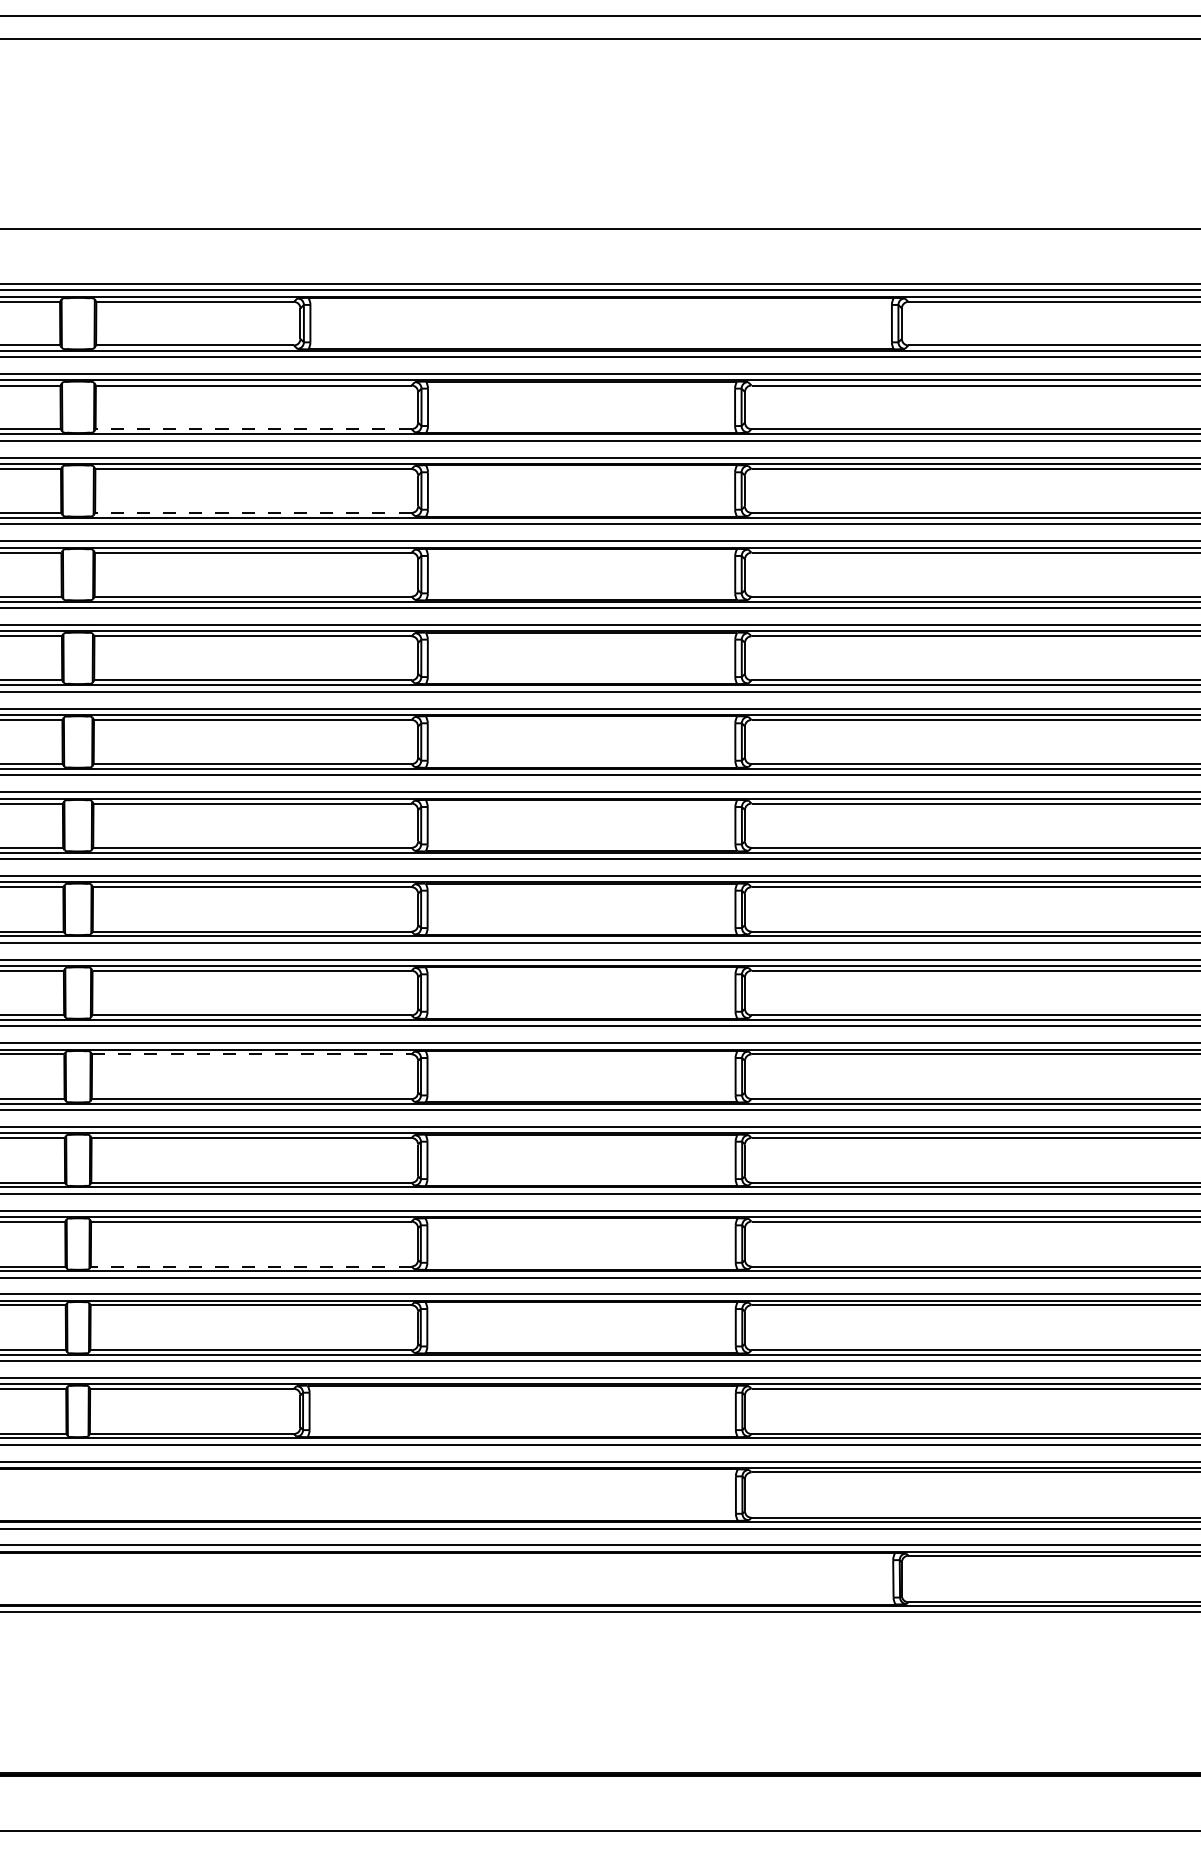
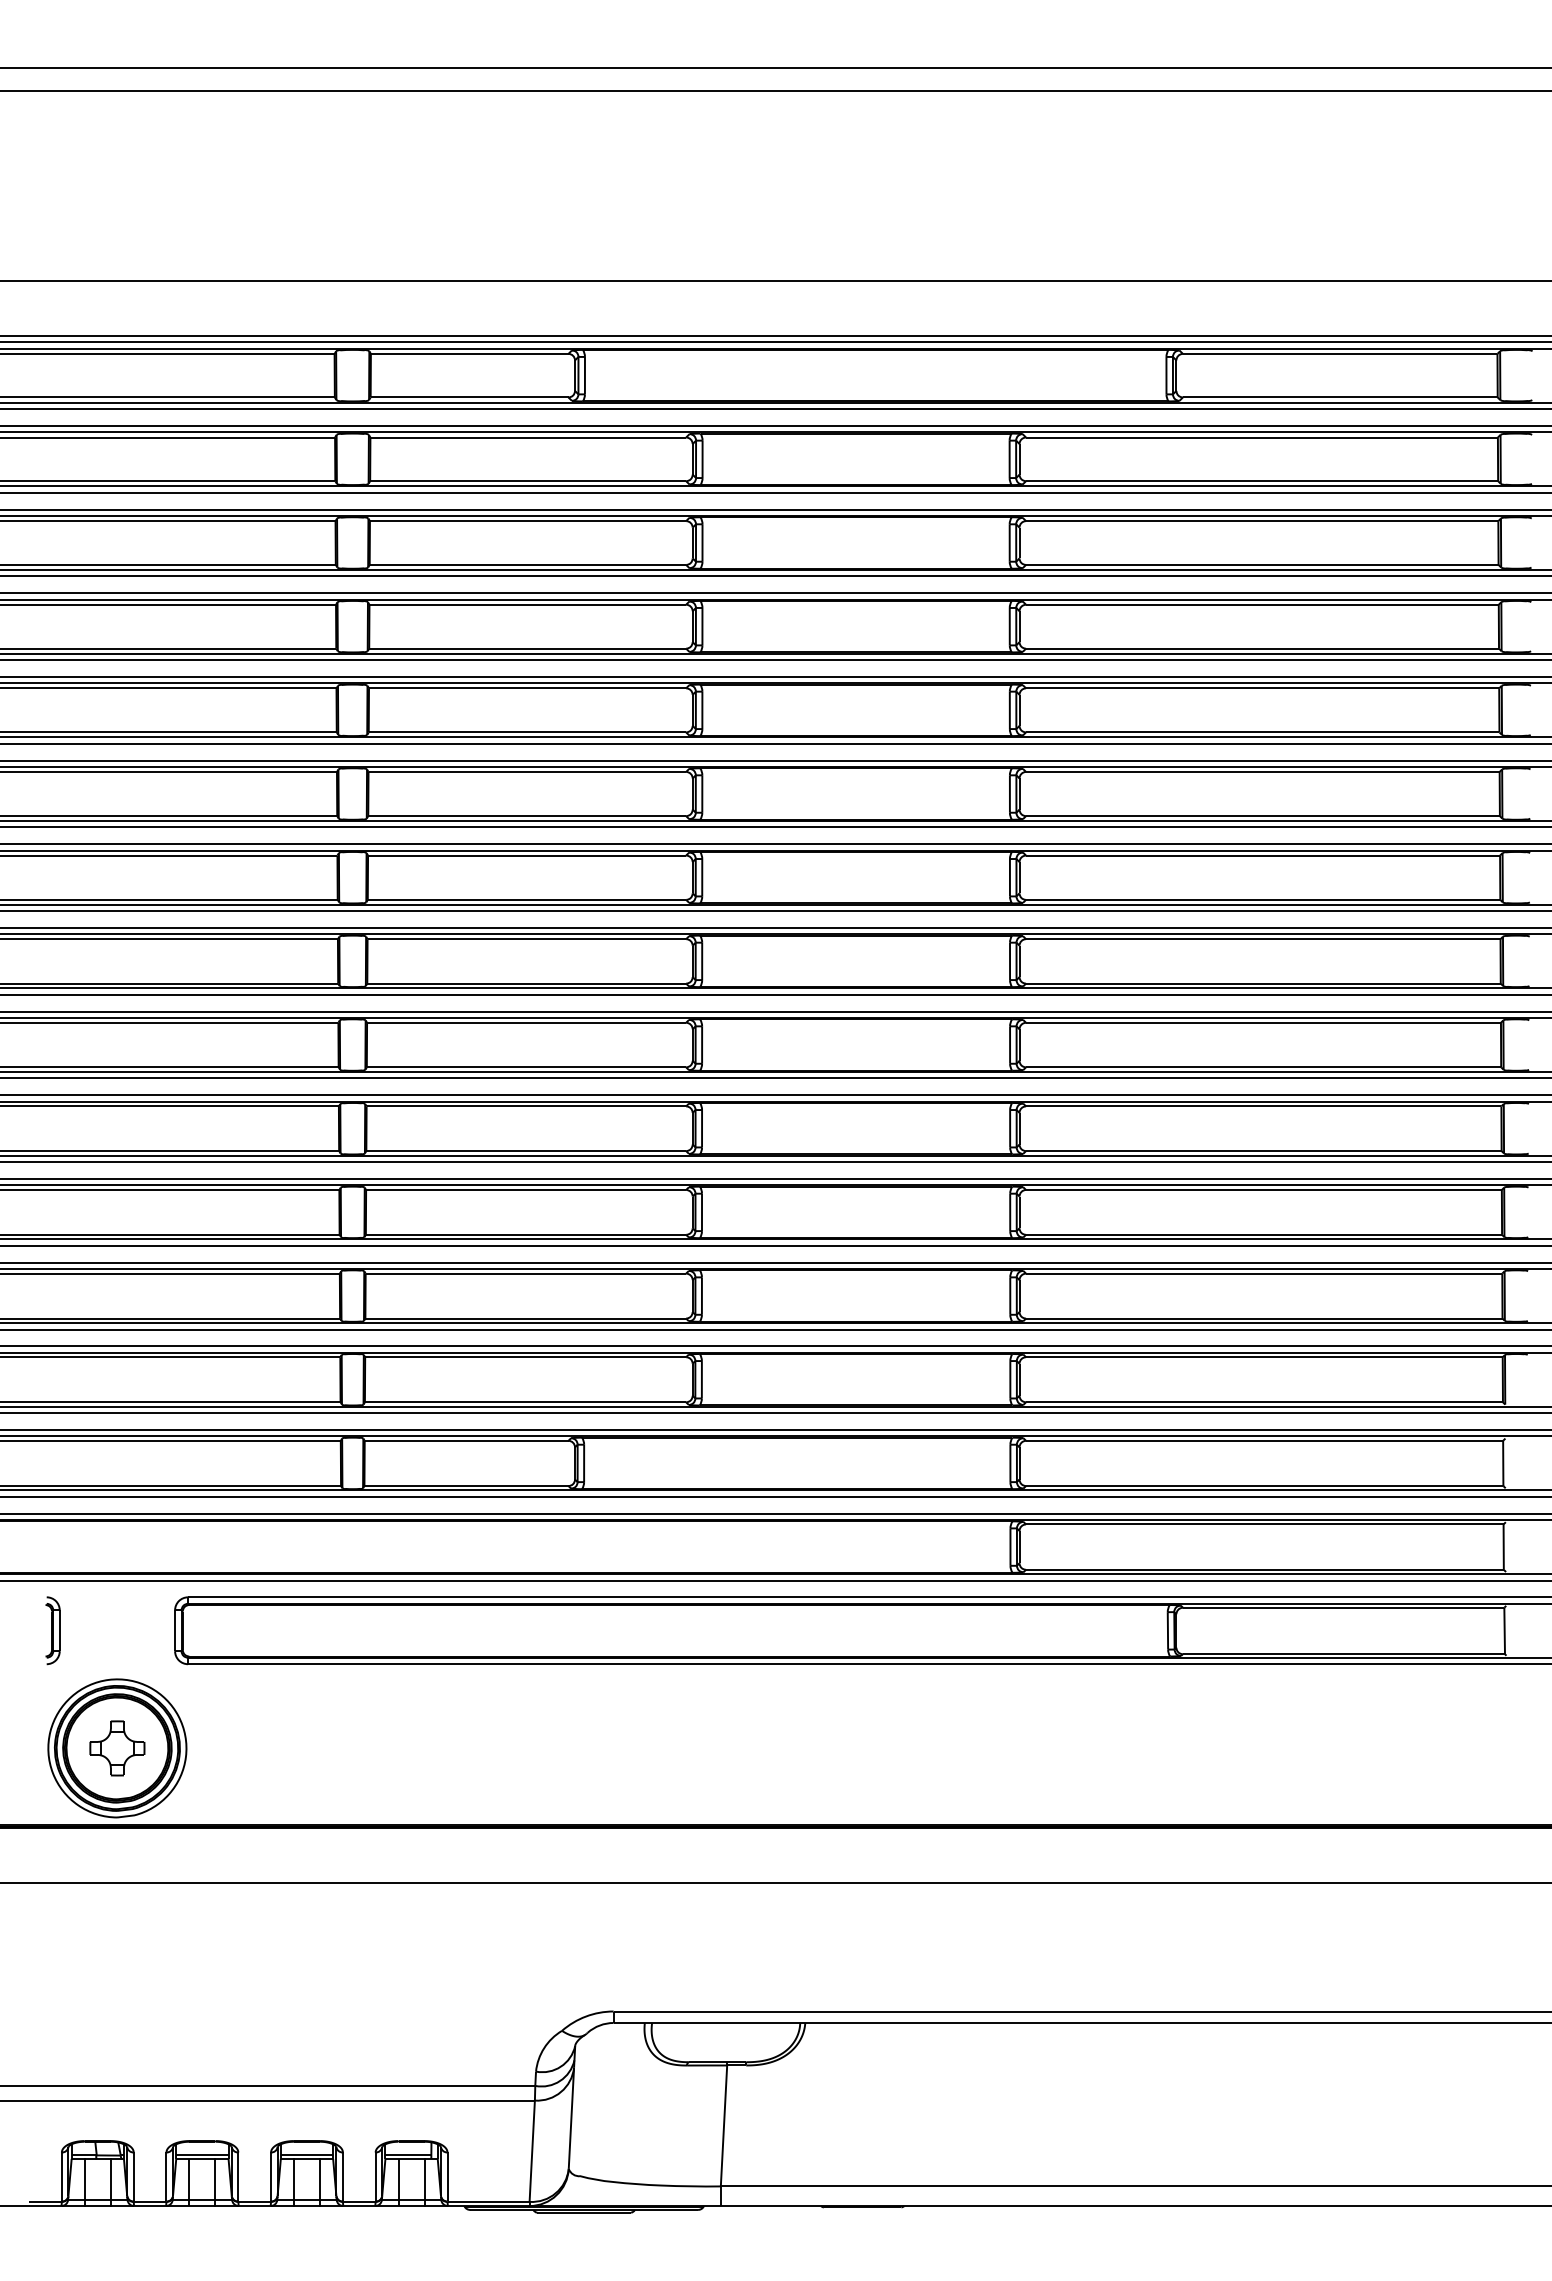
line: (253, 429) -> (528, 481), dashed -> solid
line: (252, 512) -> (527, 564), dashed -> solid
line: (251, 1054) -> (526, 1106), dashed -> solid
line: (250, 1266) -> (525, 1318), dashed -> solid

